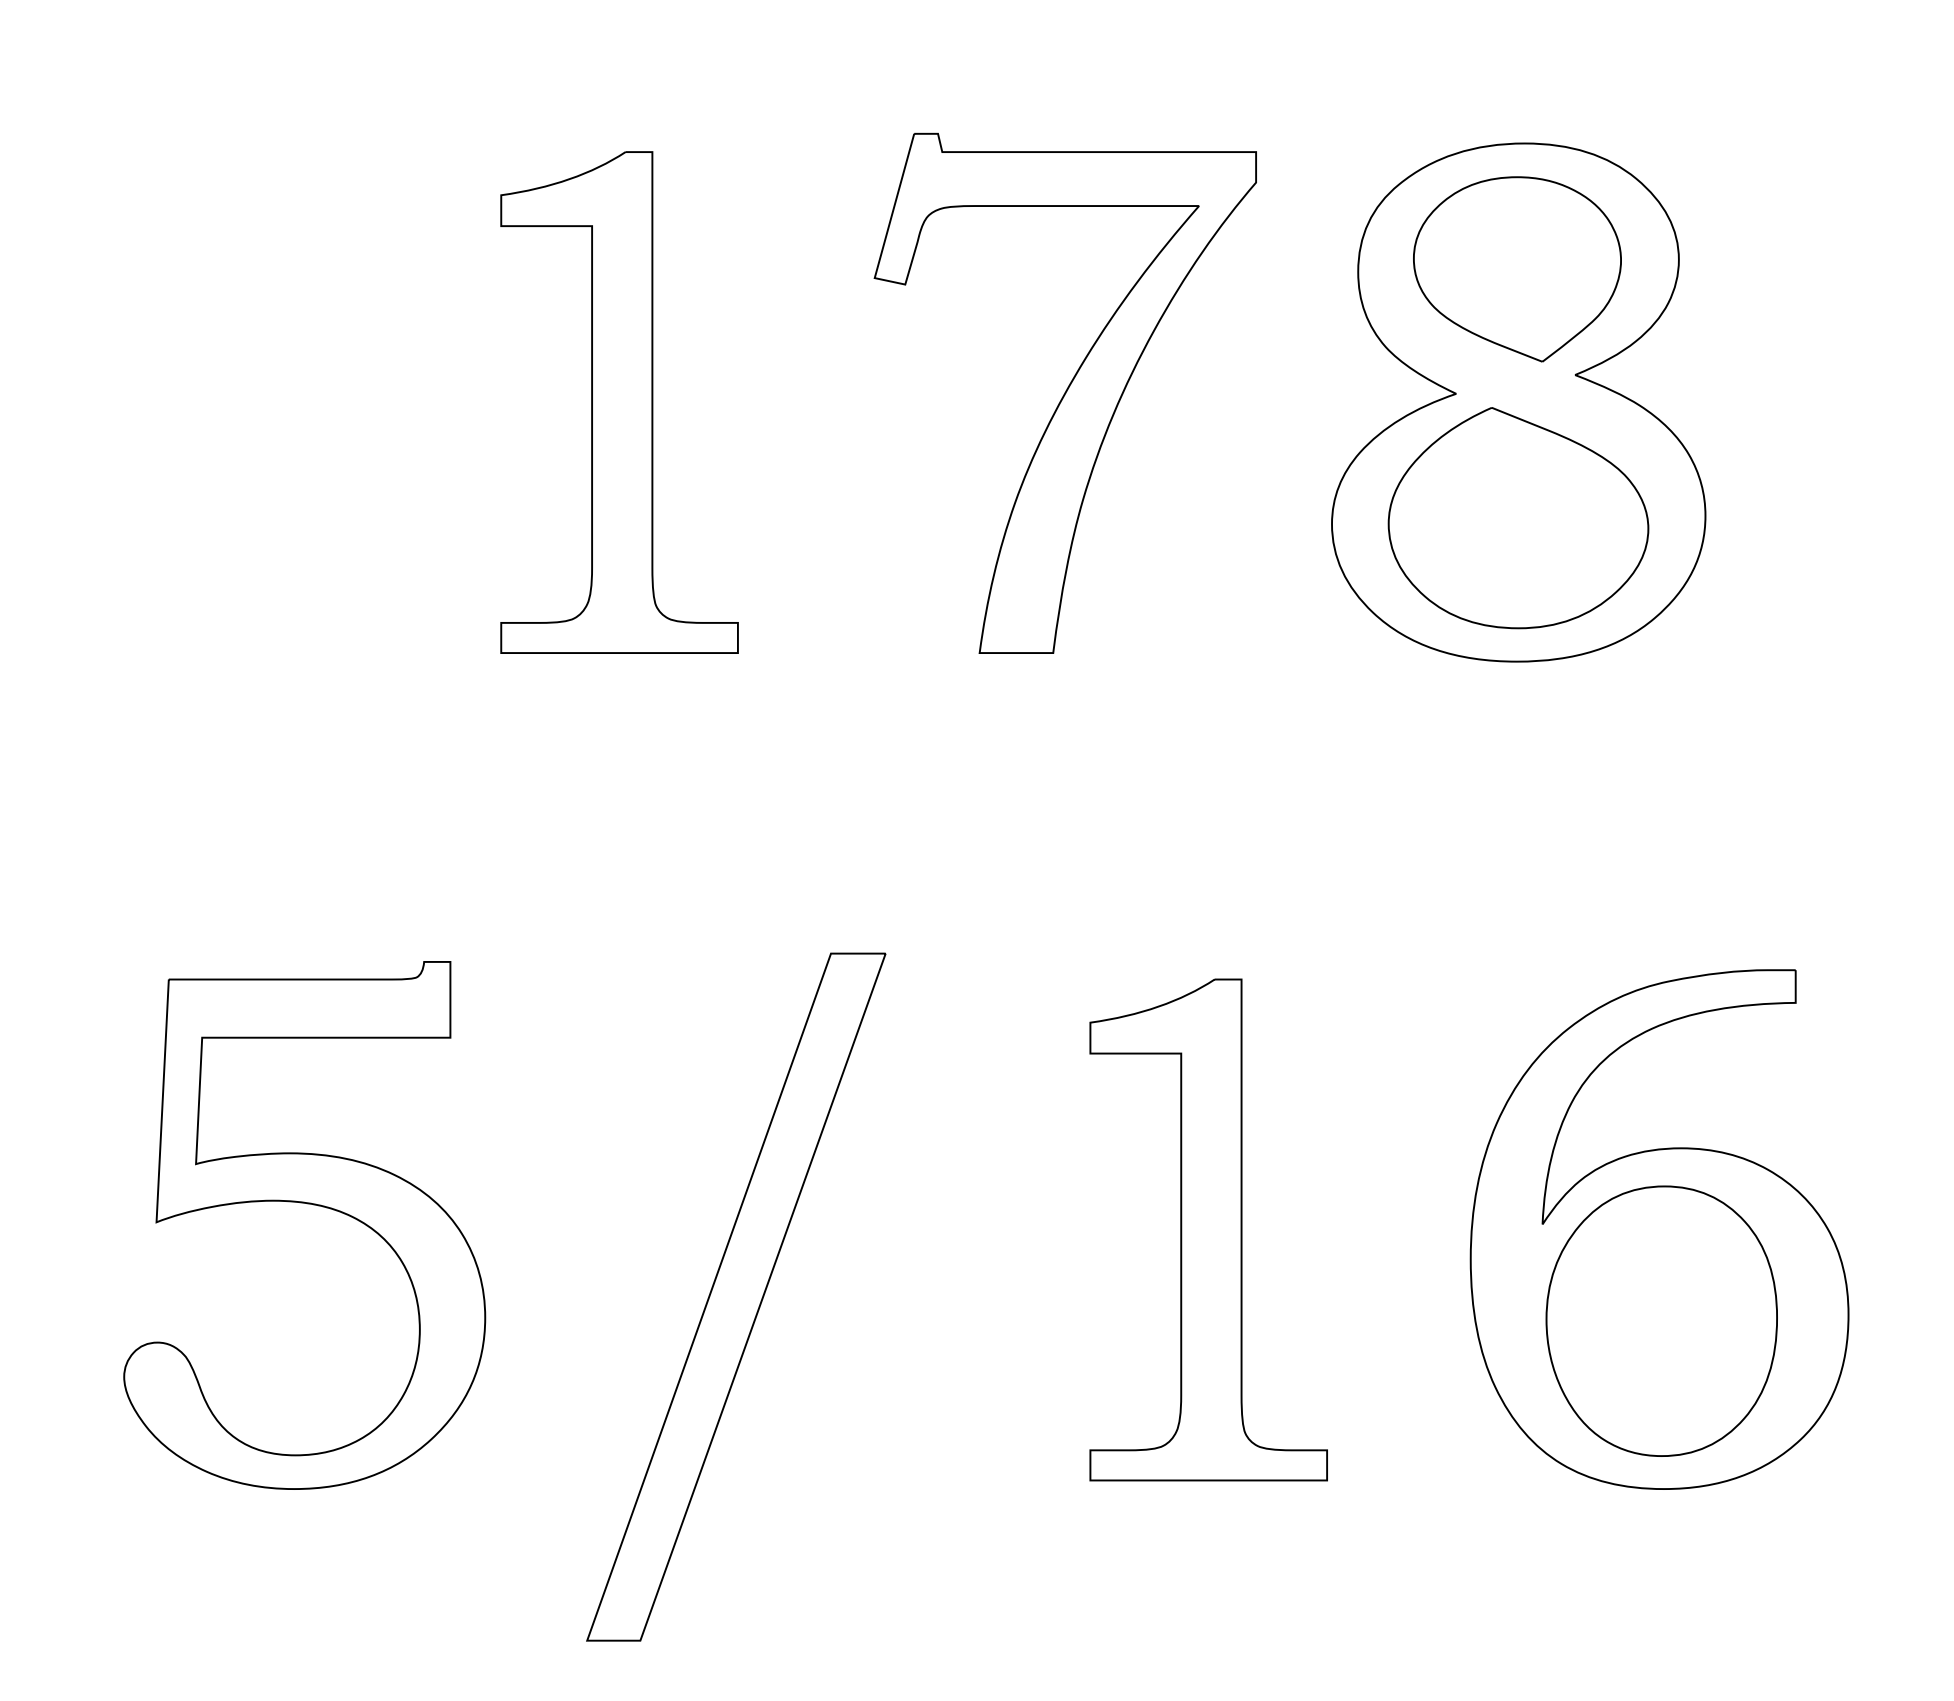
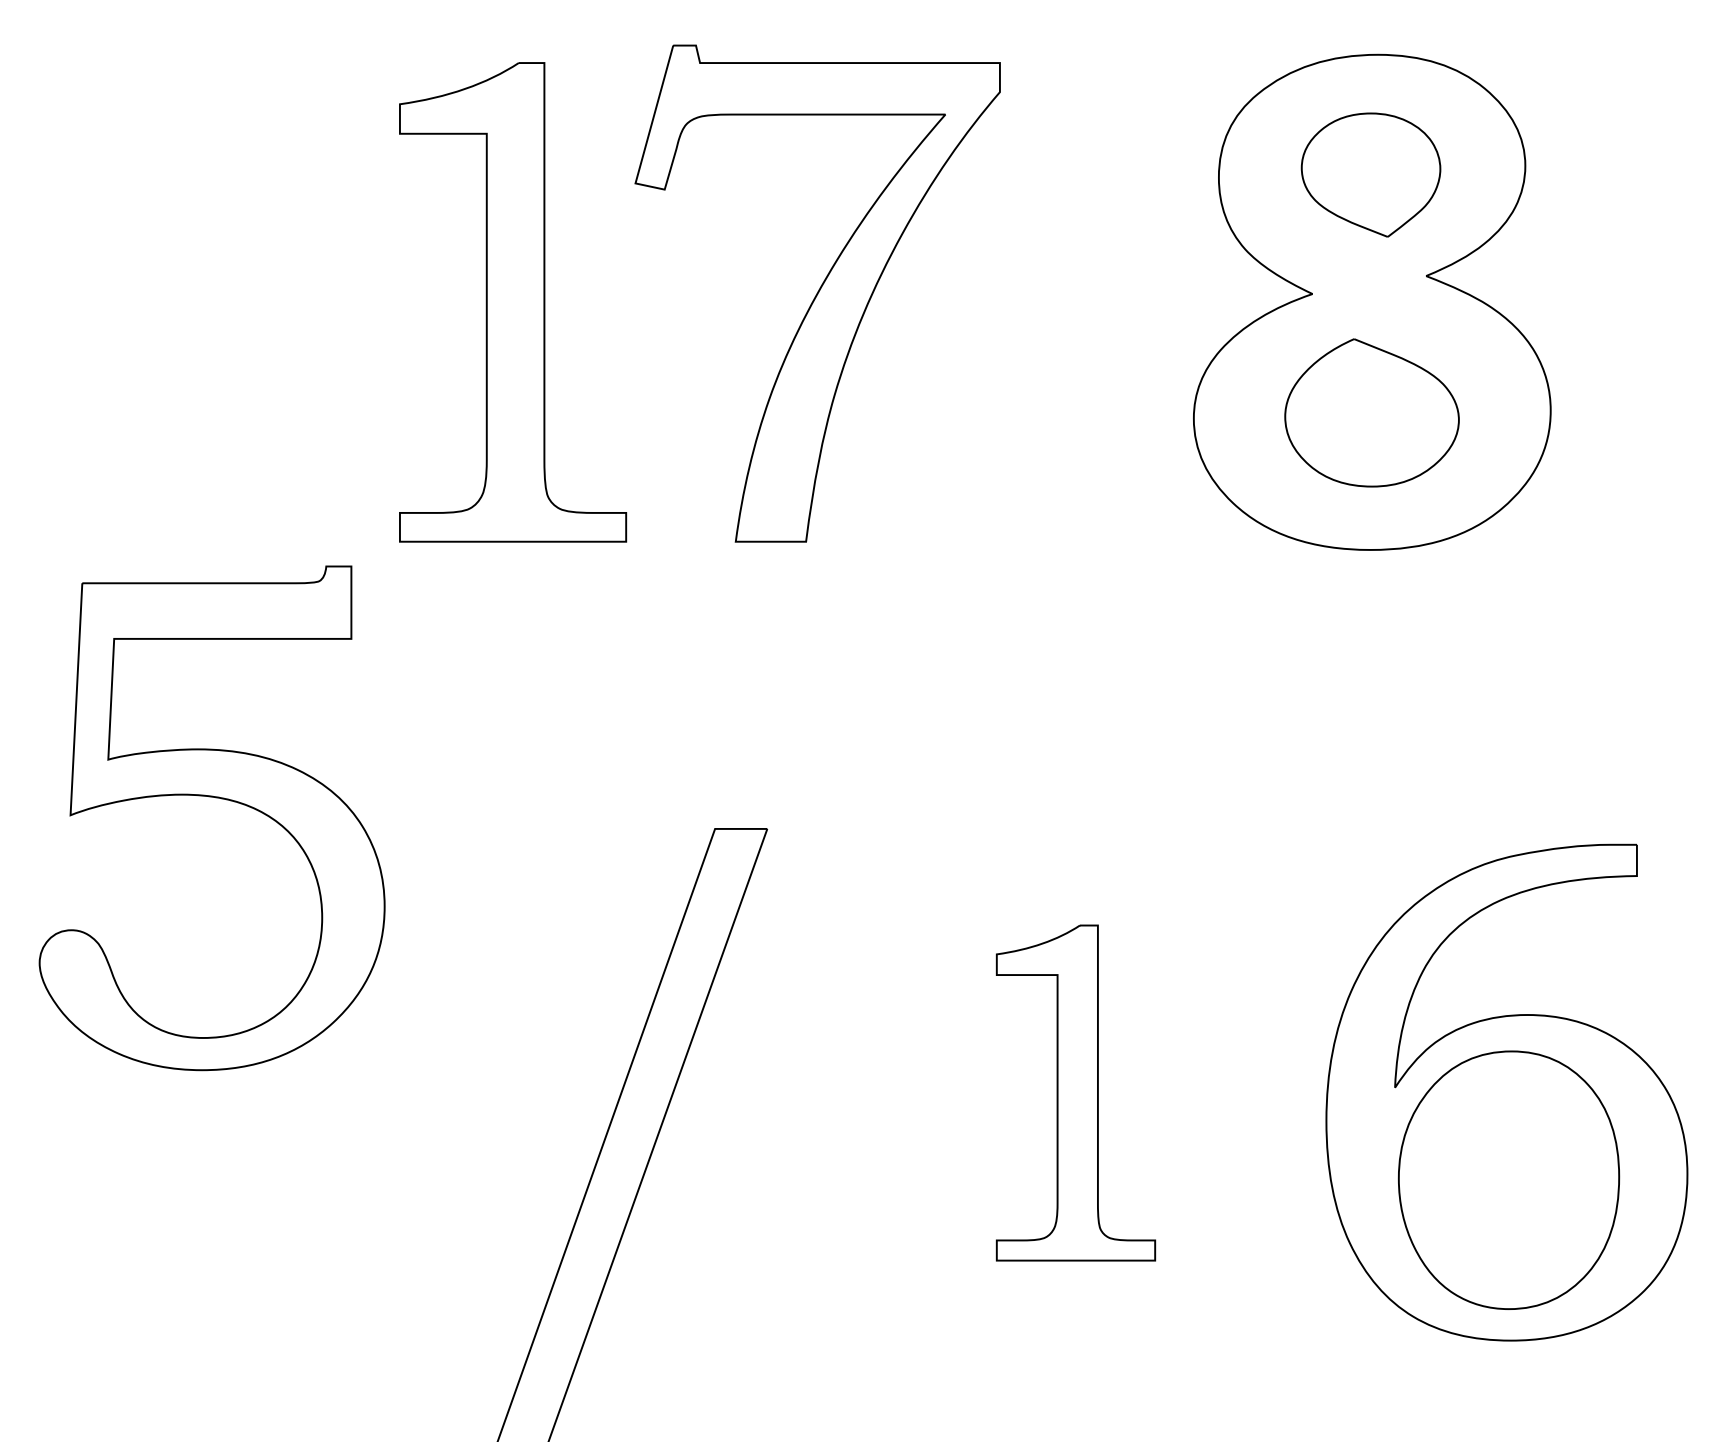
part: (1517, 269) -> (1371, 175), size x0.7
part: (1064, 392) -> (816, 292), moved
part: (1518, 518) -> (1372, 413), size x0.7
part: (307, 1204) -> (214, 798), moved
part: (1208, 1229) -> (1075, 1092), size x0.7

